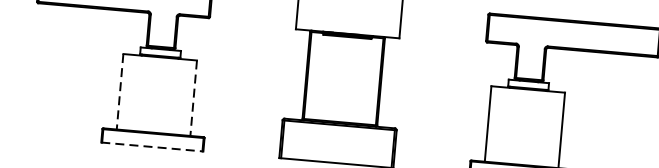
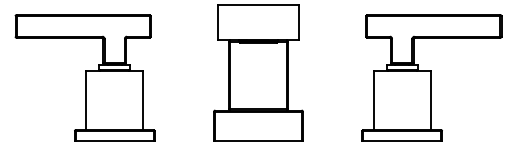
line: (119, 92) -> (85, 101), dashed -> solid
line: (193, 99) -> (143, 101), dashed -> solid
line: (152, 147) -> (114, 141), dashed -> solid

